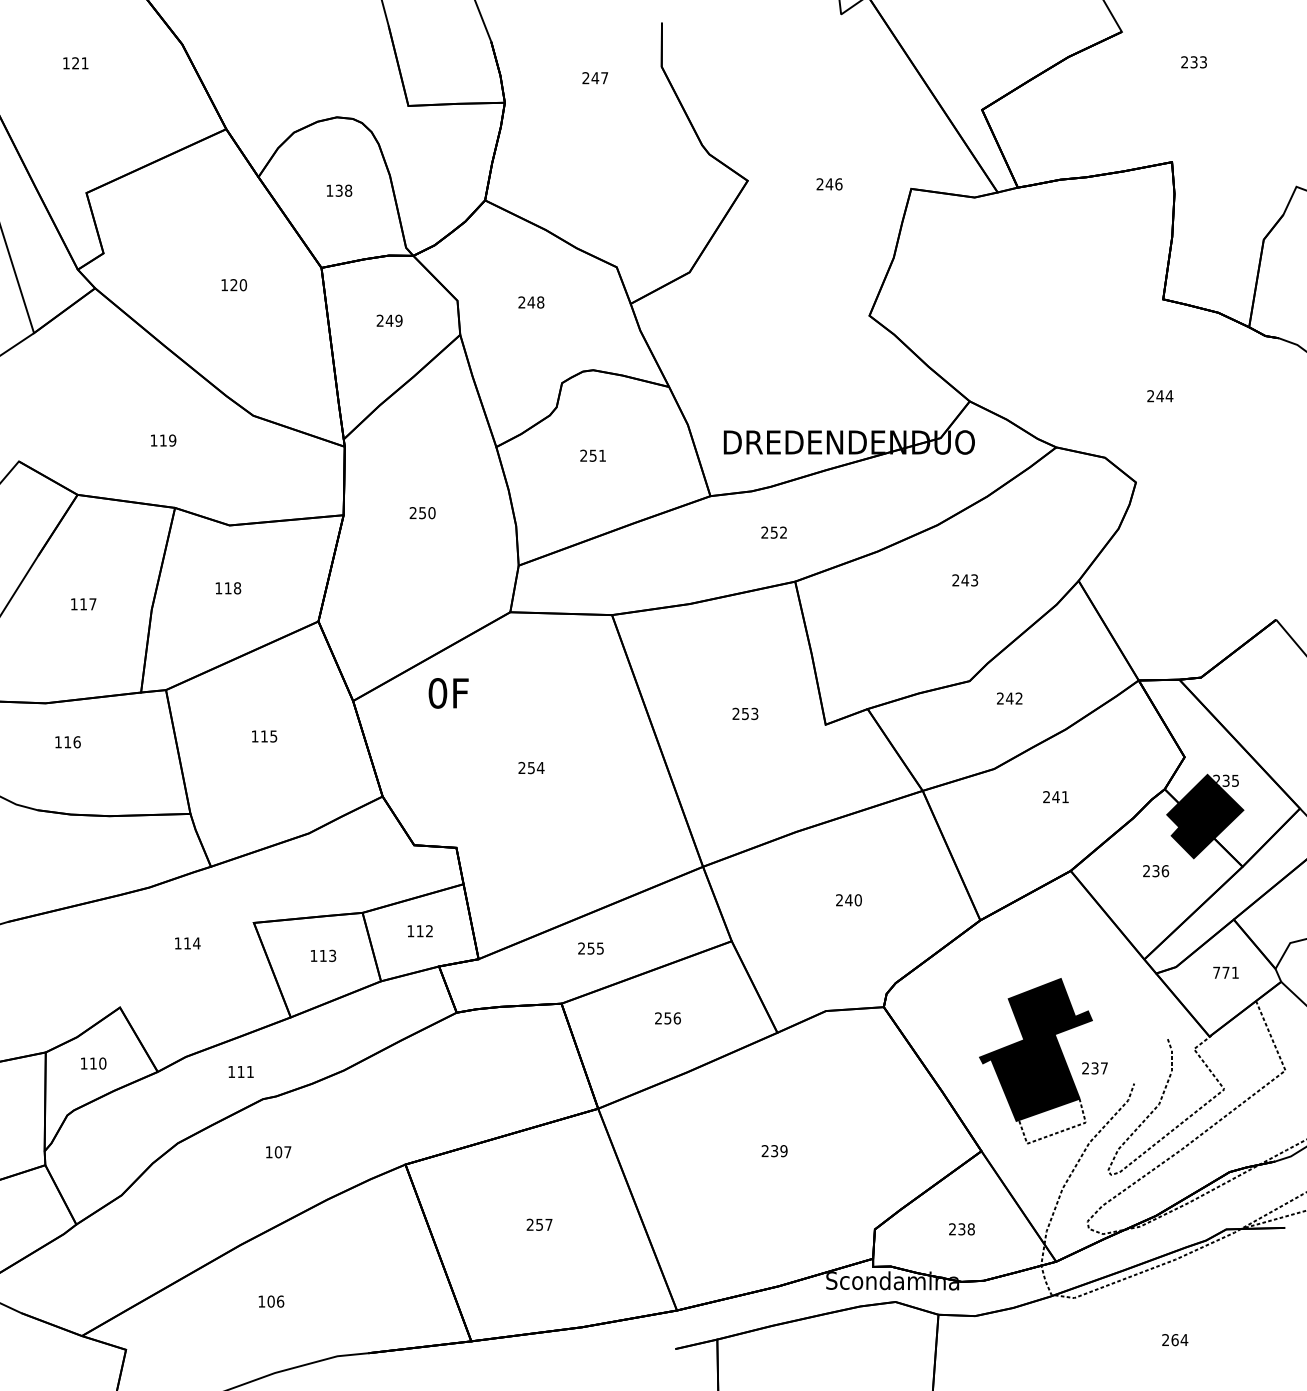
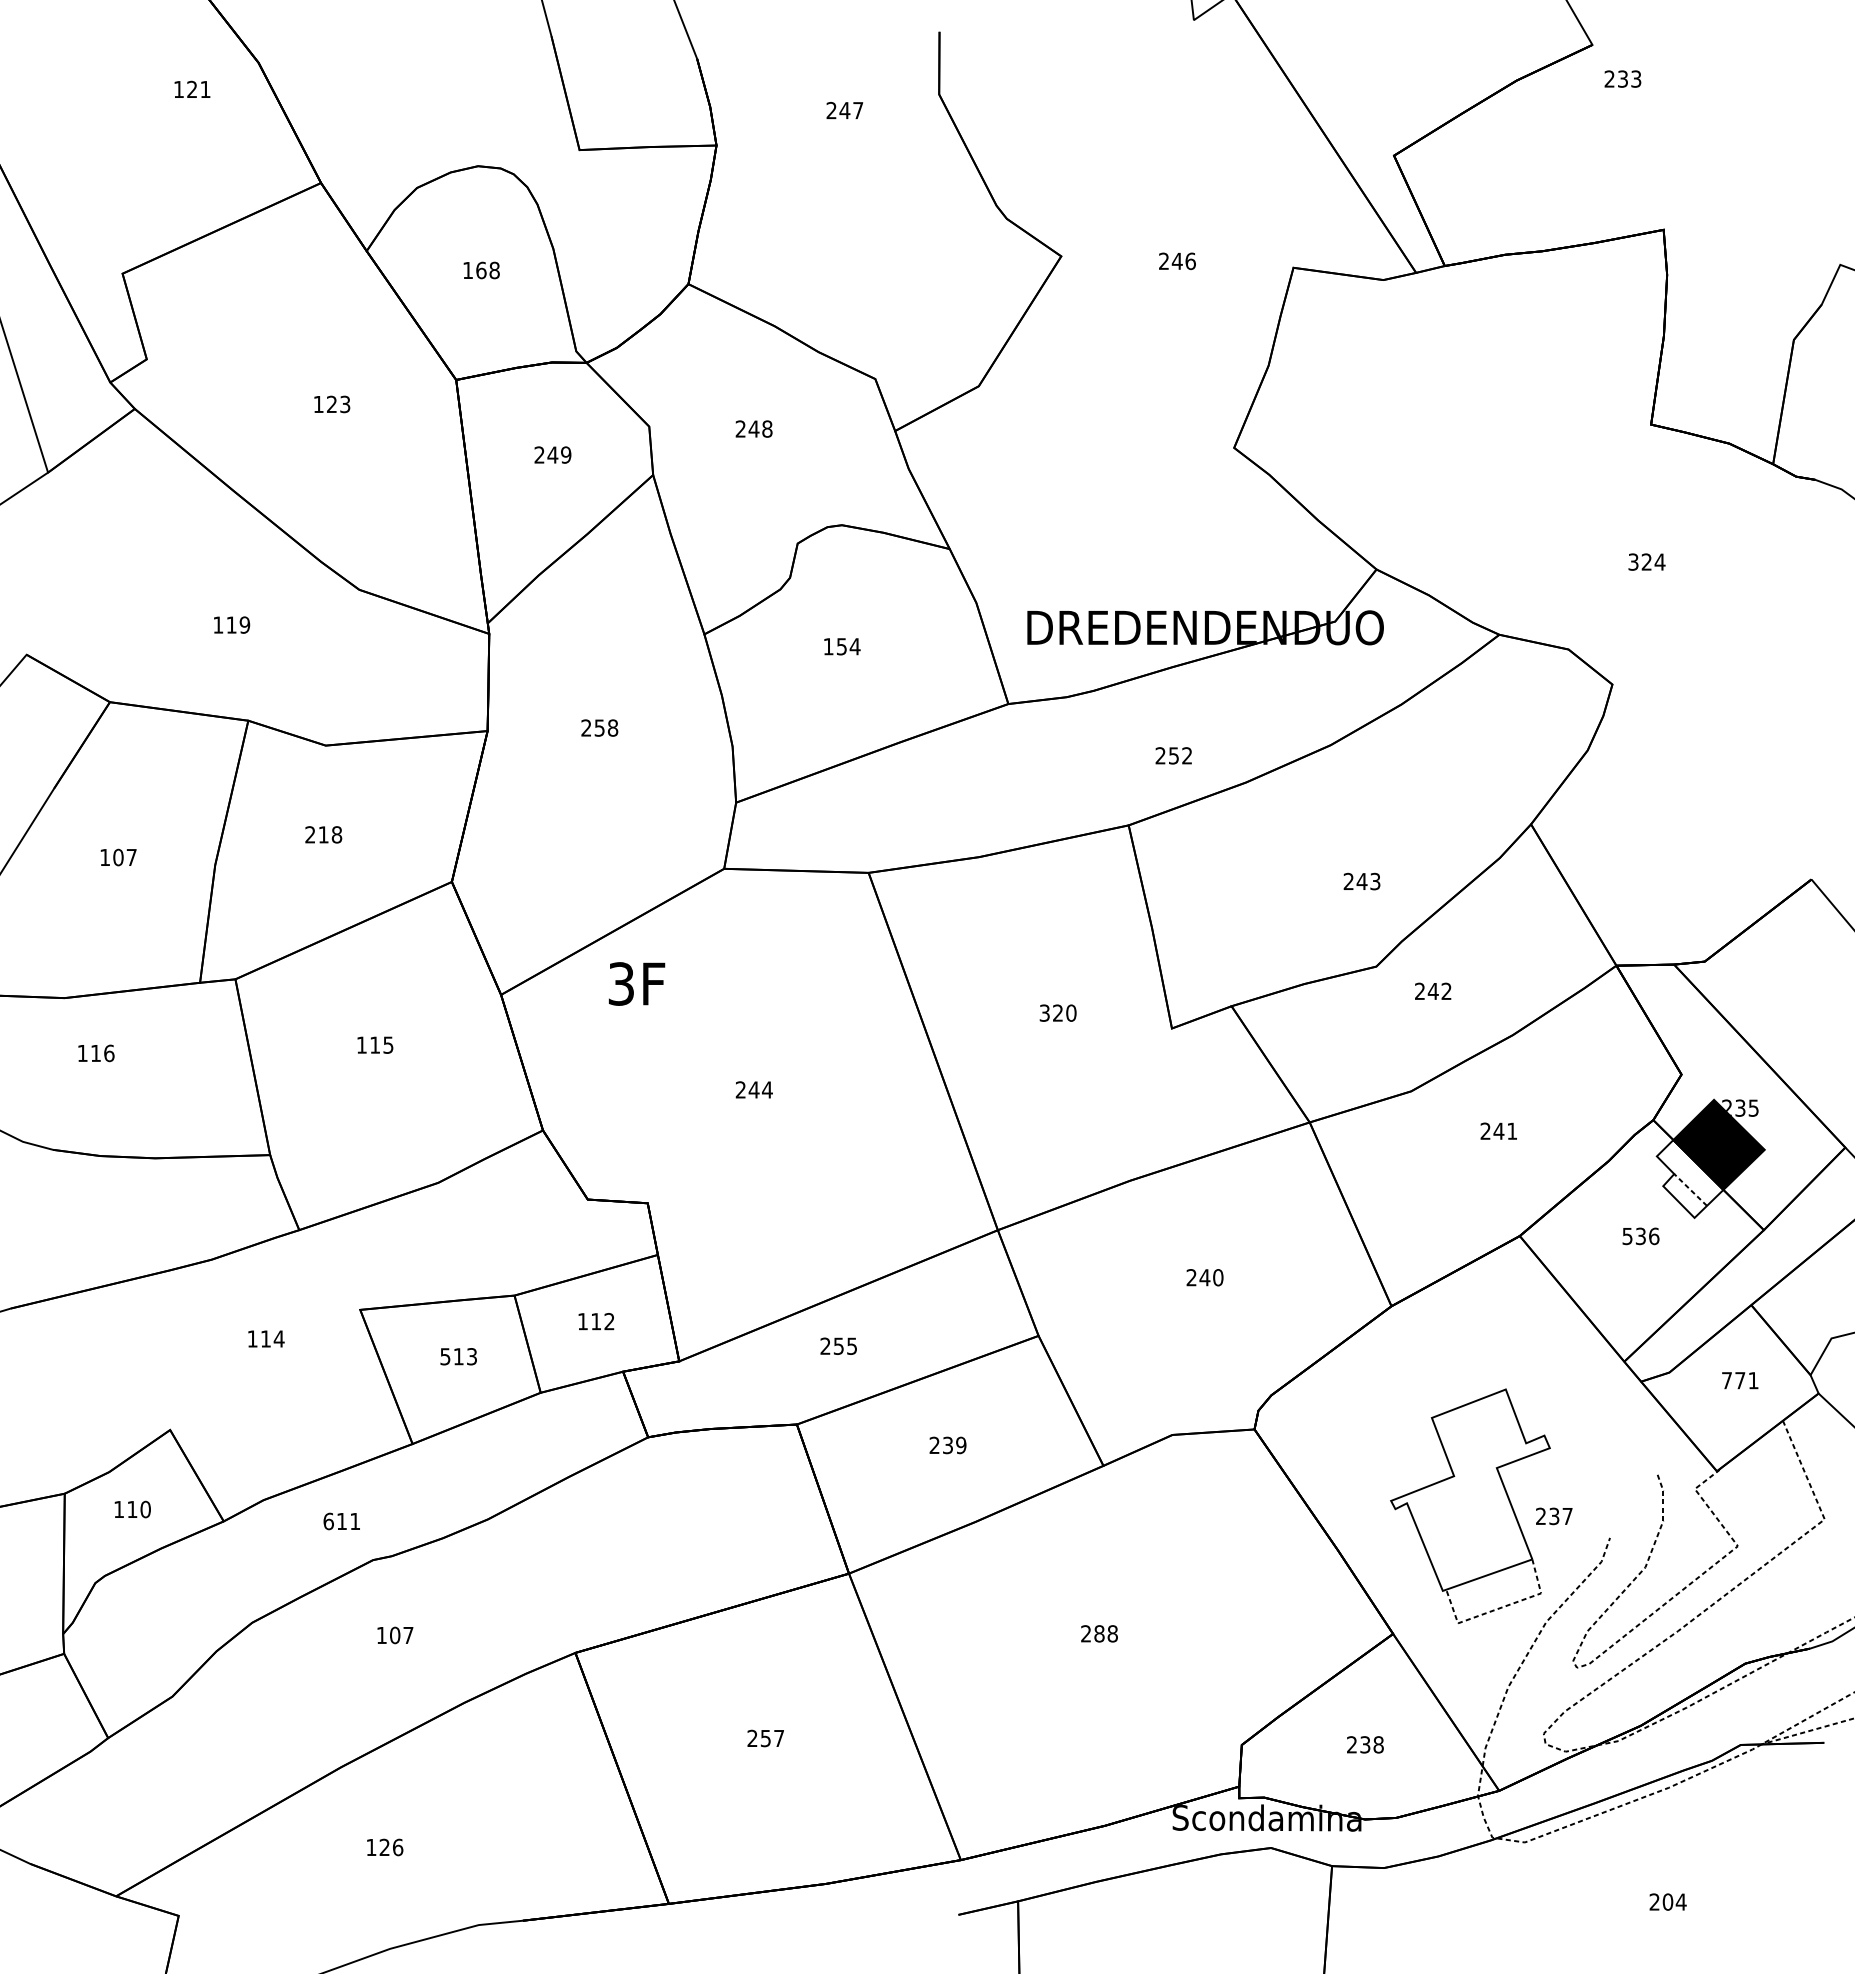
text: (1193, 61) -> (1622, 78), moved
text: (75, 62) -> (192, 88), moved
text: (339, 190) -> (481, 270), 138 -> 168
text: (243, 285) -> (345, 404), 120 -> 123
text: (1155, 395) -> (1640, 561), 244 -> 324
text: (592, 455) -> (841, 646), 251 -> 154
text: (431, 512) -> (612, 727), 250 -> 258
text: (773, 532) -> (1173, 755), moved
text: (964, 580) -> (1361, 881), moved
text: (218, 588) -> (310, 834), 118 -> 218
text: (83, 604) -> (118, 857), 117 -> 107
text: (437, 693) -> (621, 983), 0F -> 3F
text: (745, 713) -> (1057, 1012), 253 -> 320
text: (530, 767) -> (753, 1089), 254 -> 244
fill: (1190, 830) -> (1689, 1178), removed
text: (1146, 871) -> (1627, 1236), 236 -> 536
text: (313, 955) -> (445, 1356), 113 -> 513
text: (672, 1018) -> (954, 1445), 256 -> 239
fill: (1035, 1049) -> (1470, 1489), removed
text: (231, 1072) -> (328, 1521), 111 -> 611
text: (778, 1150) -> (1105, 1633), 239 -> 288
text: (271, 1301) -> (384, 1847), 106 -> 126
text: (1174, 1339) -> (1667, 1901), 264 -> 204

